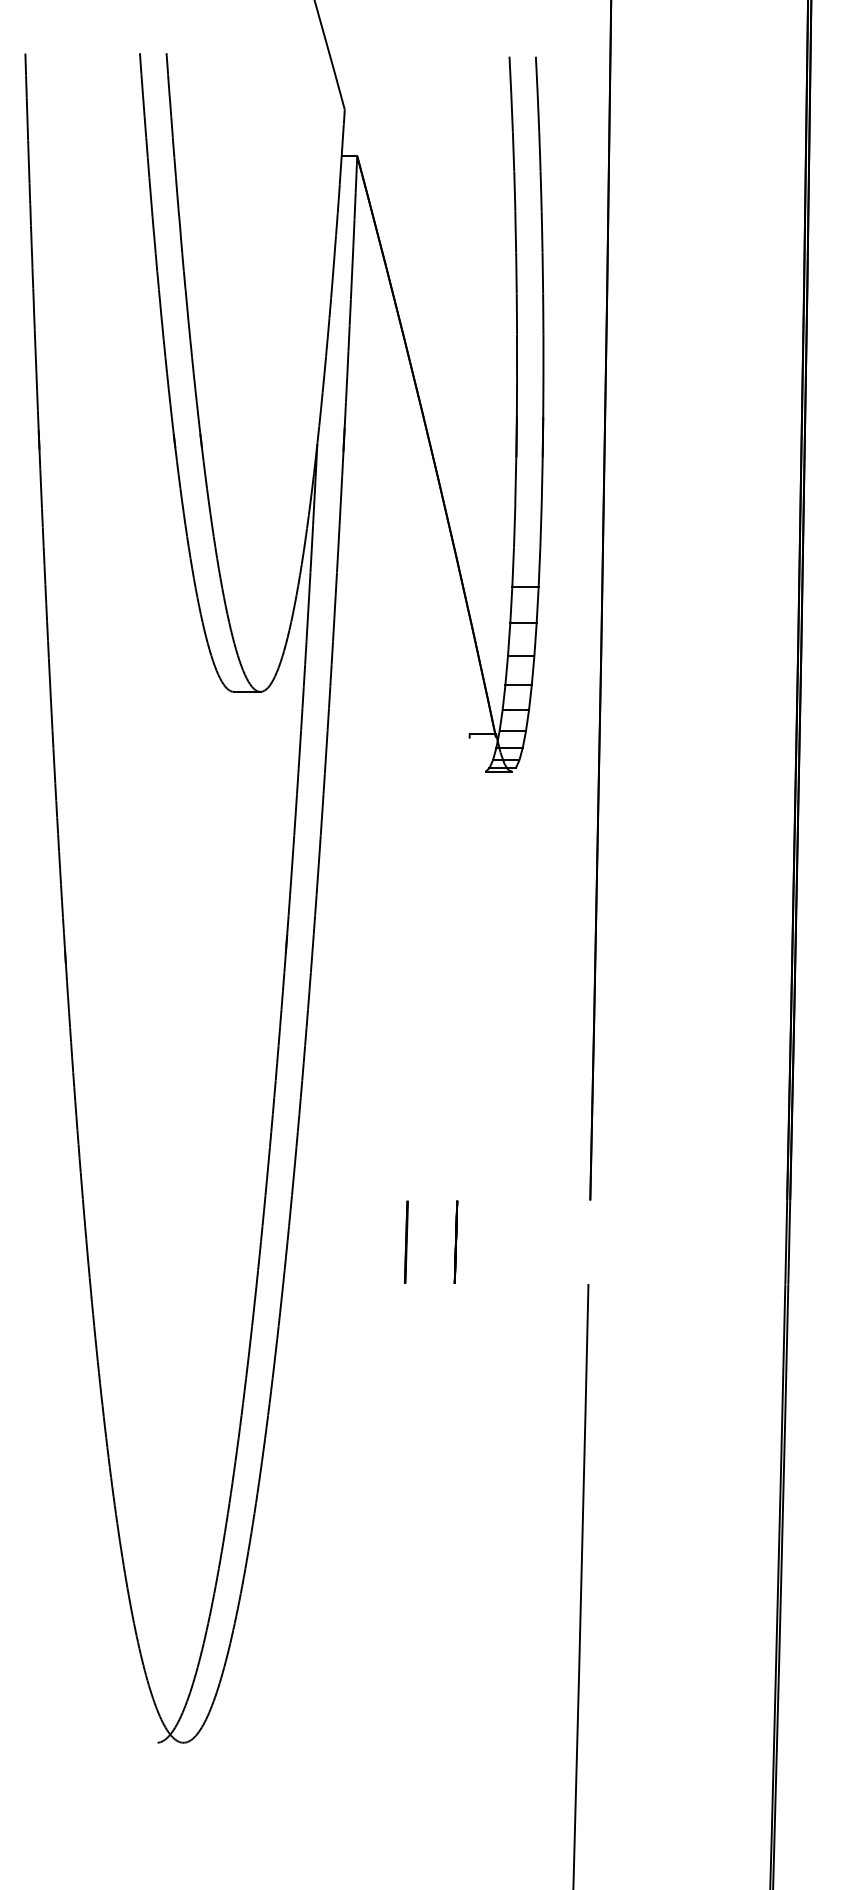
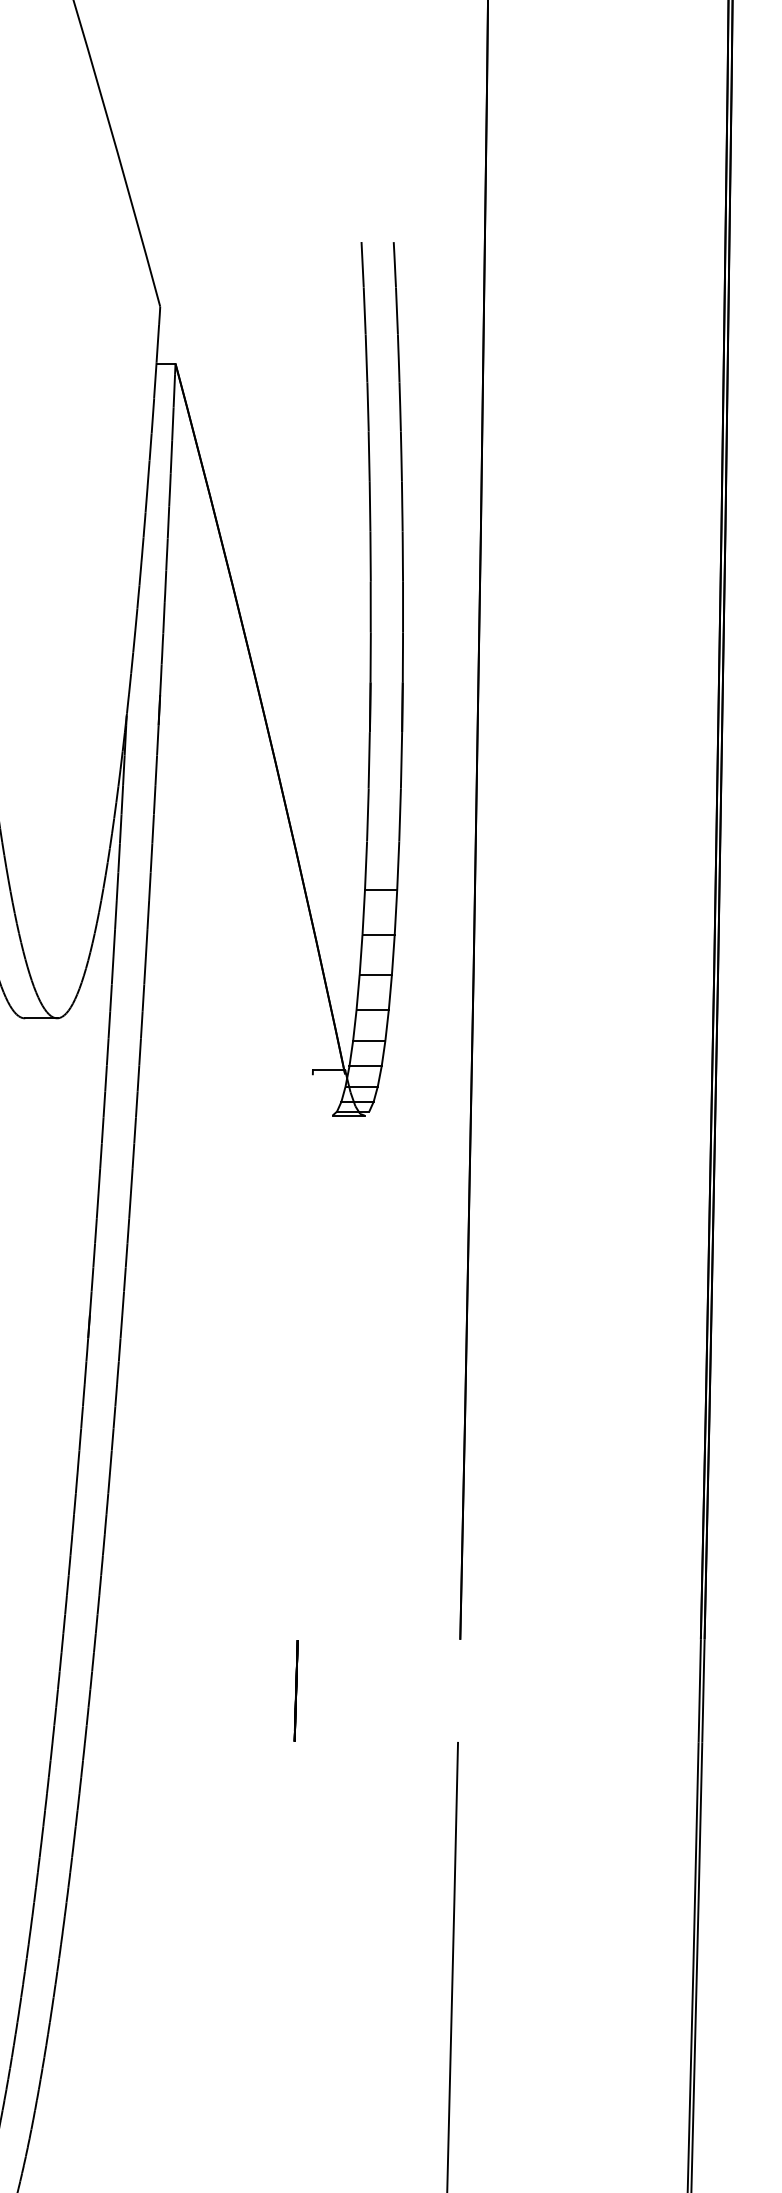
line: (406, 1241) -> (235, 1689), removed

